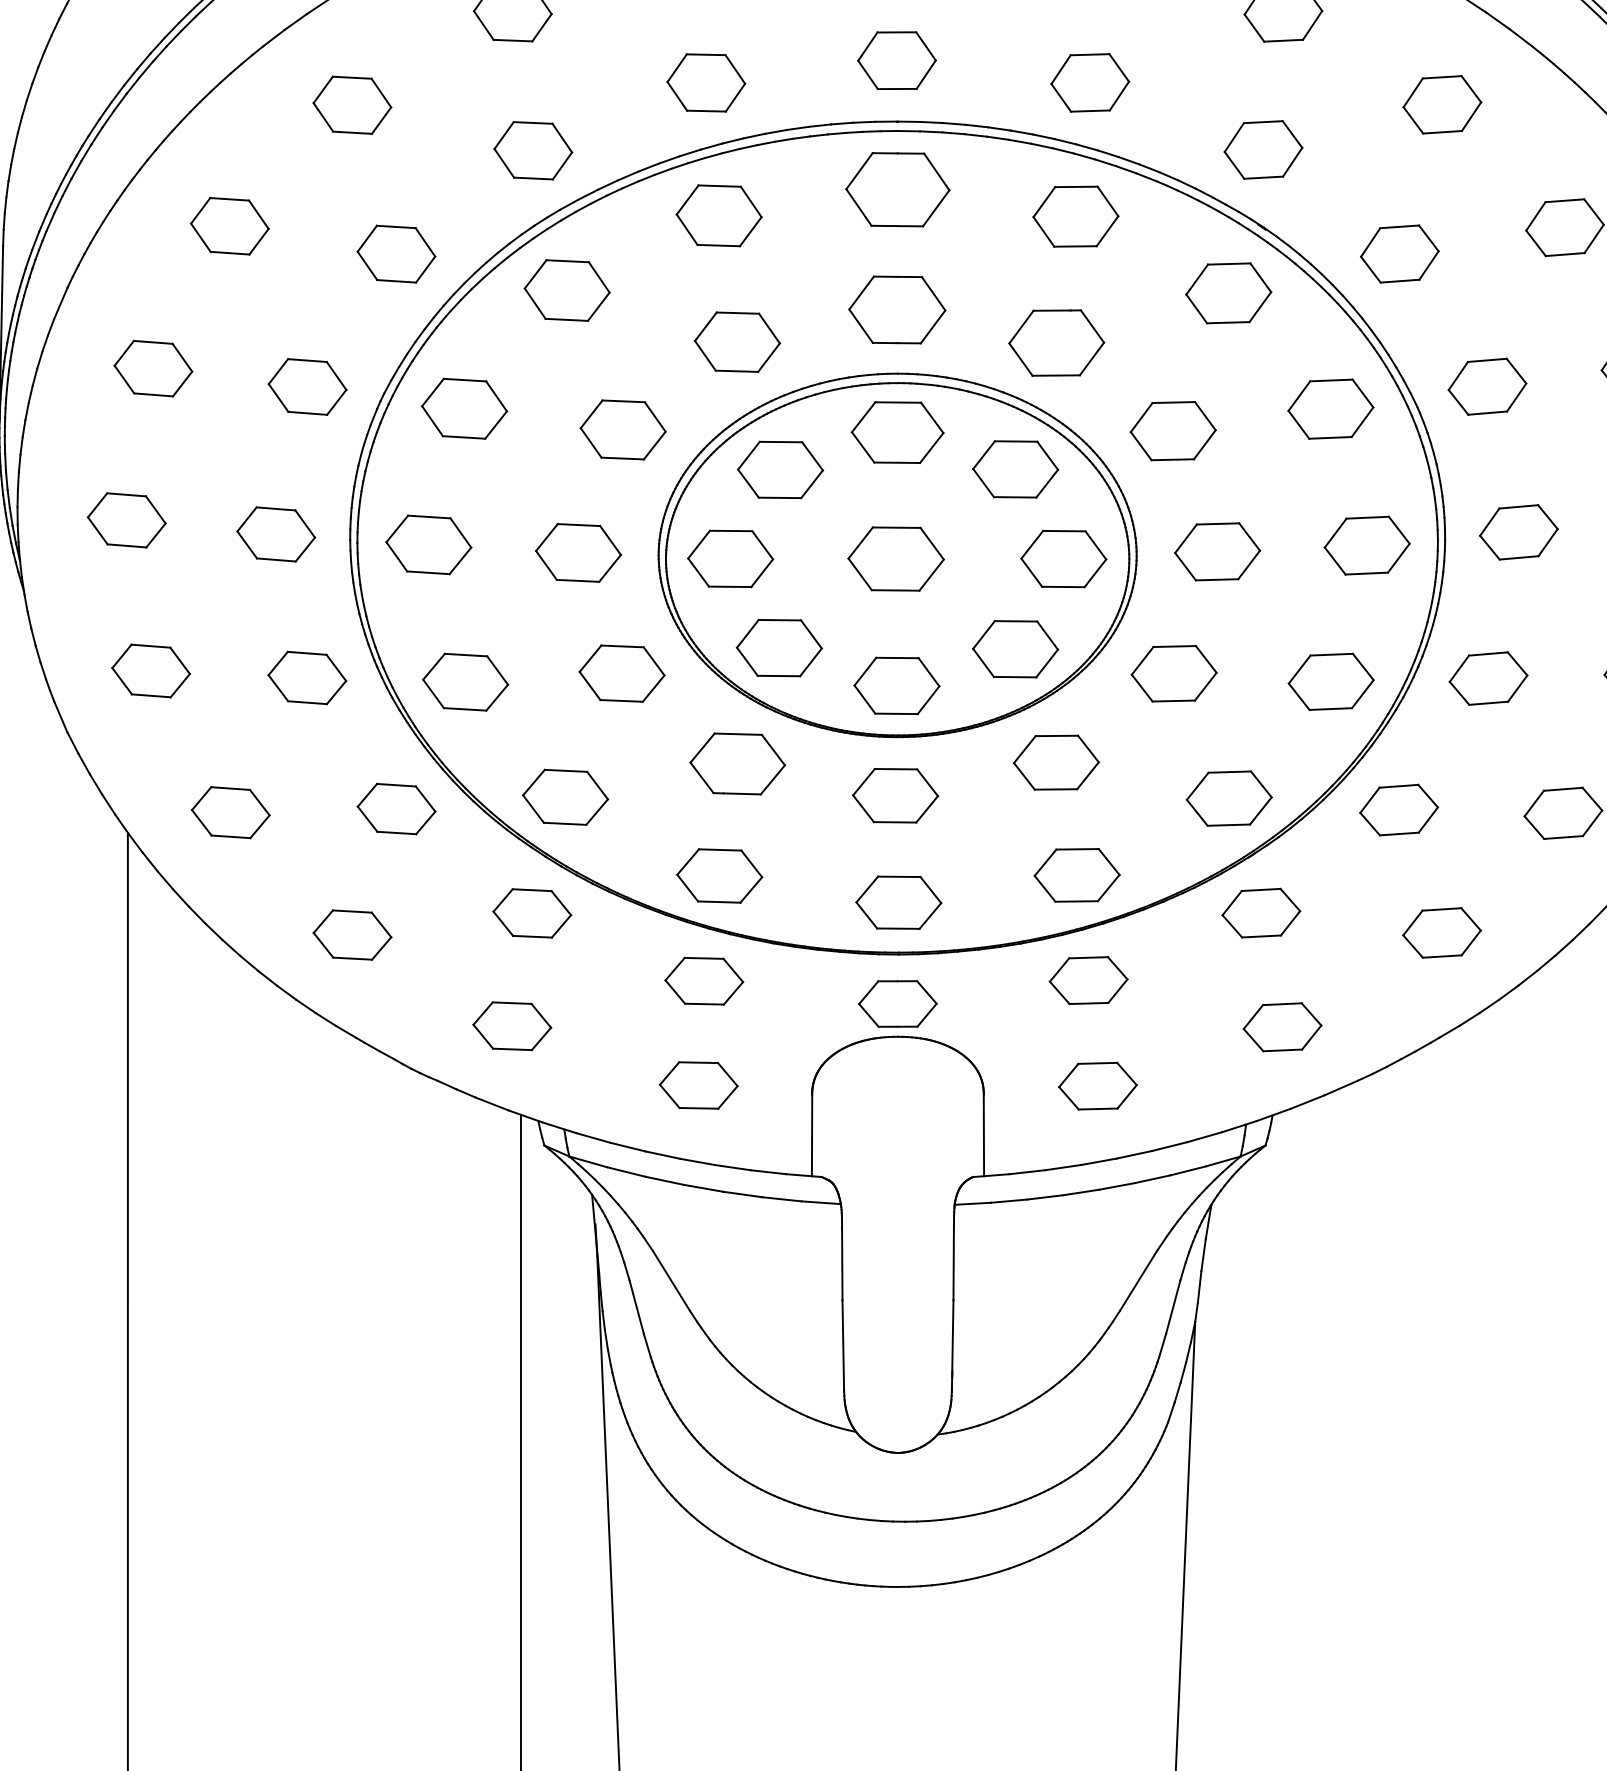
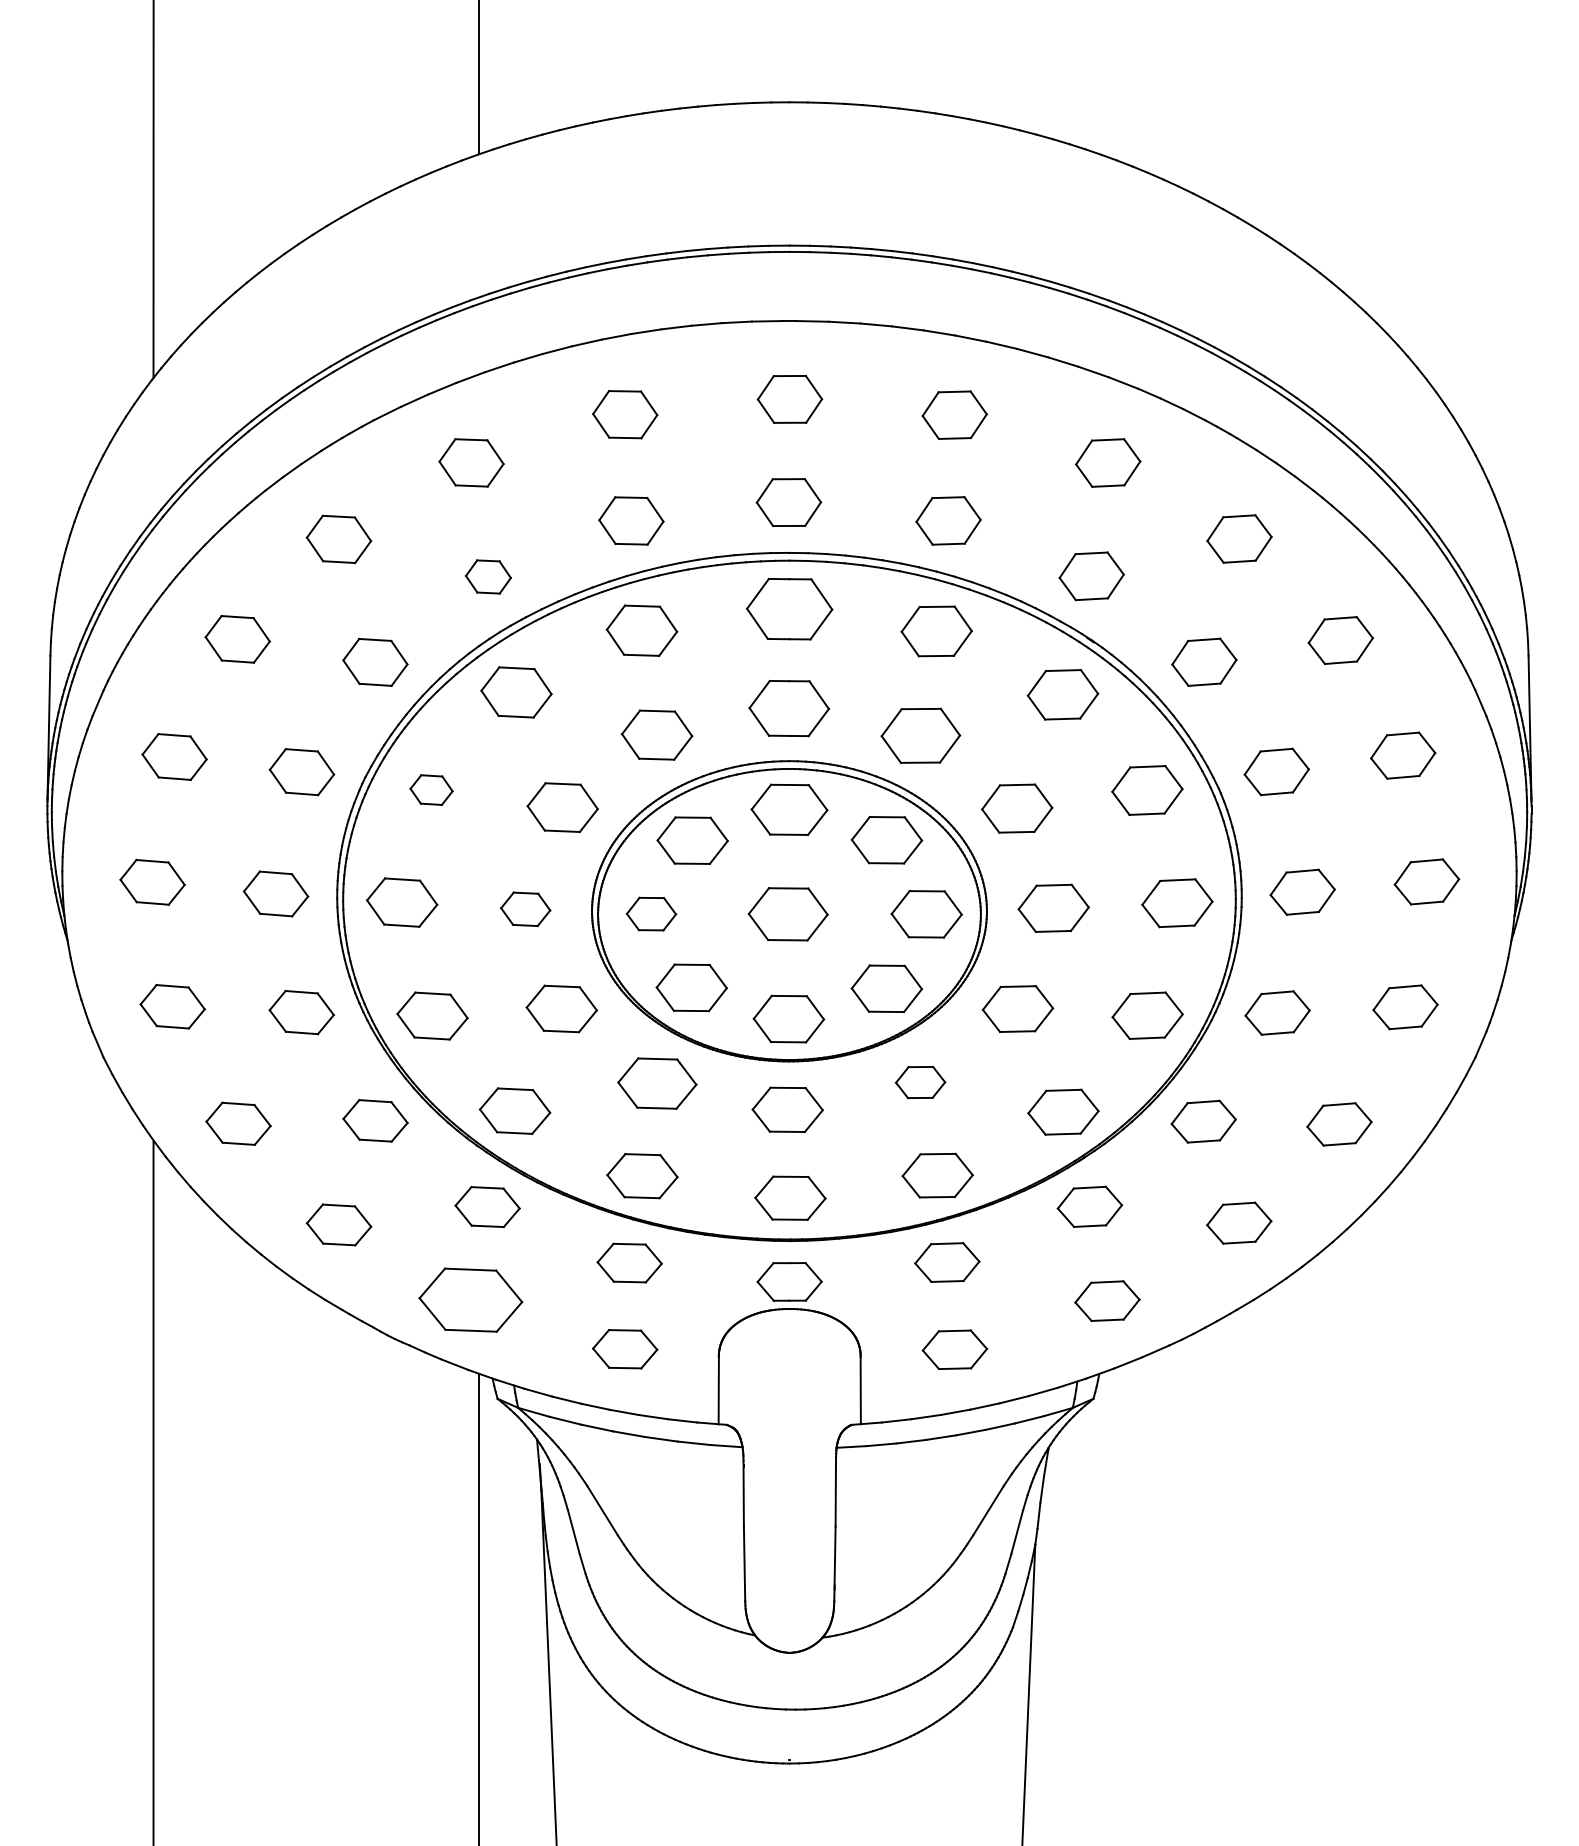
part: (533, 150) -> (488, 576), size x0.7
part: (464, 407) -> (431, 789), size x0.6
part: (578, 553) -> (525, 909), size x0.7
part: (730, 558) -> (651, 913), size x0.7
part: (1056, 762) -> (920, 1082), size x0.7
part: (512, 1026) -> (471, 1300), size x1.6

